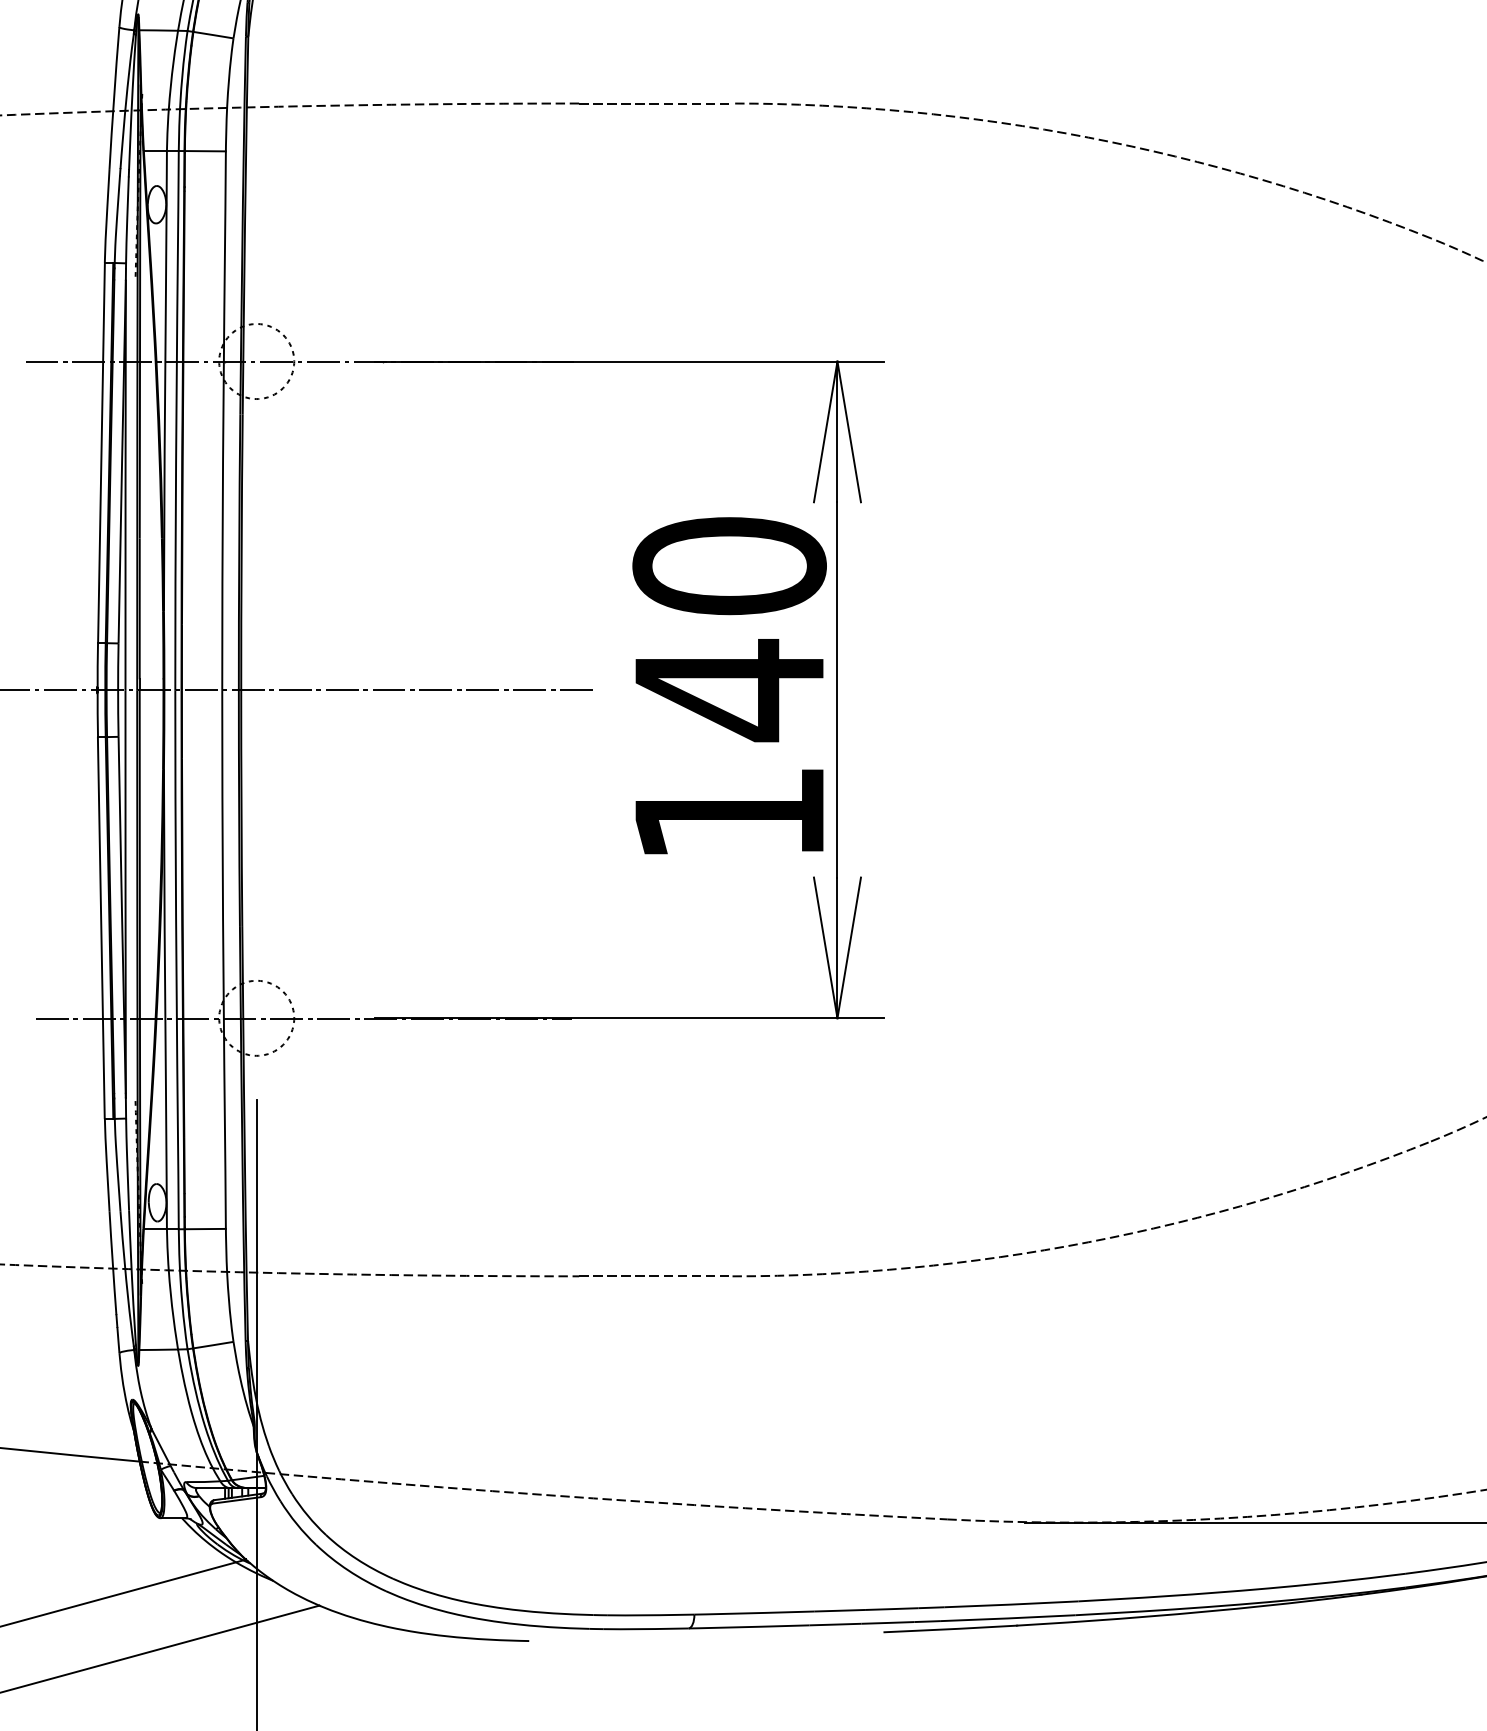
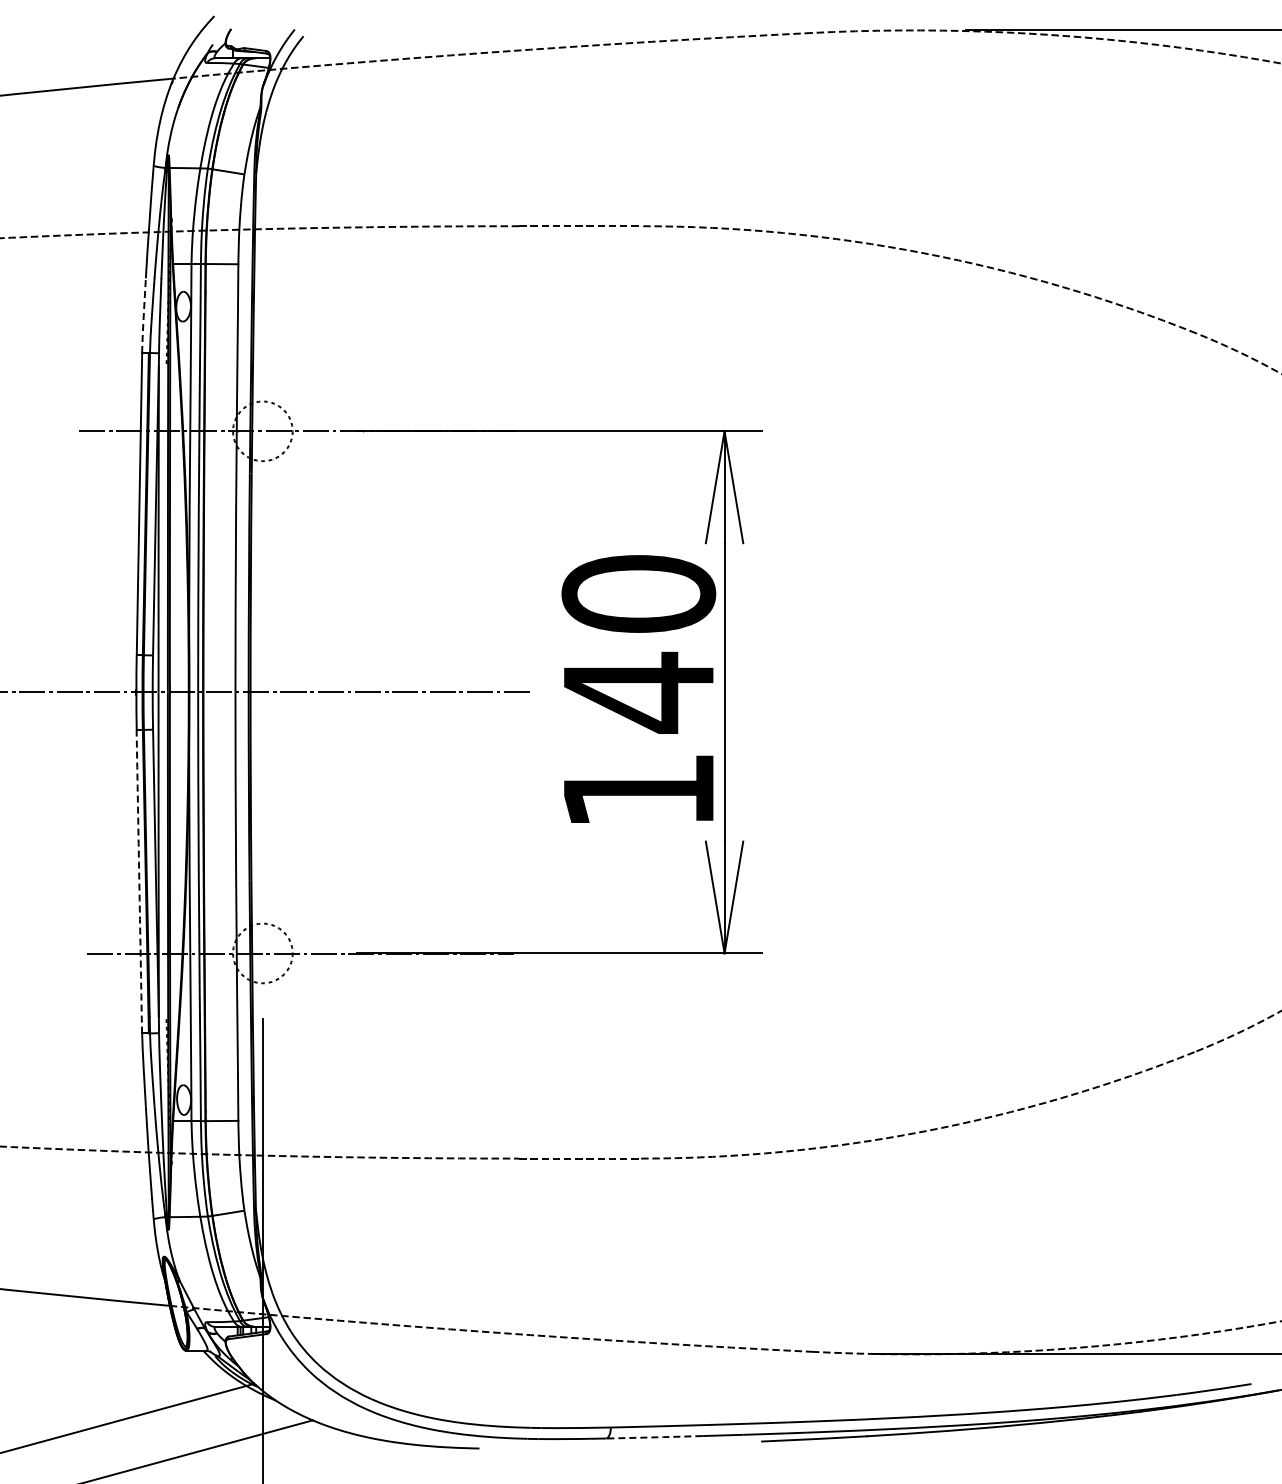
line: (106, 215) -> (143, 315), solid -> dashed
arc: (101, 927) -> (139, 881), solid -> dashed
line: (748, 1627) -> (653, 1437), solid -> dashed

